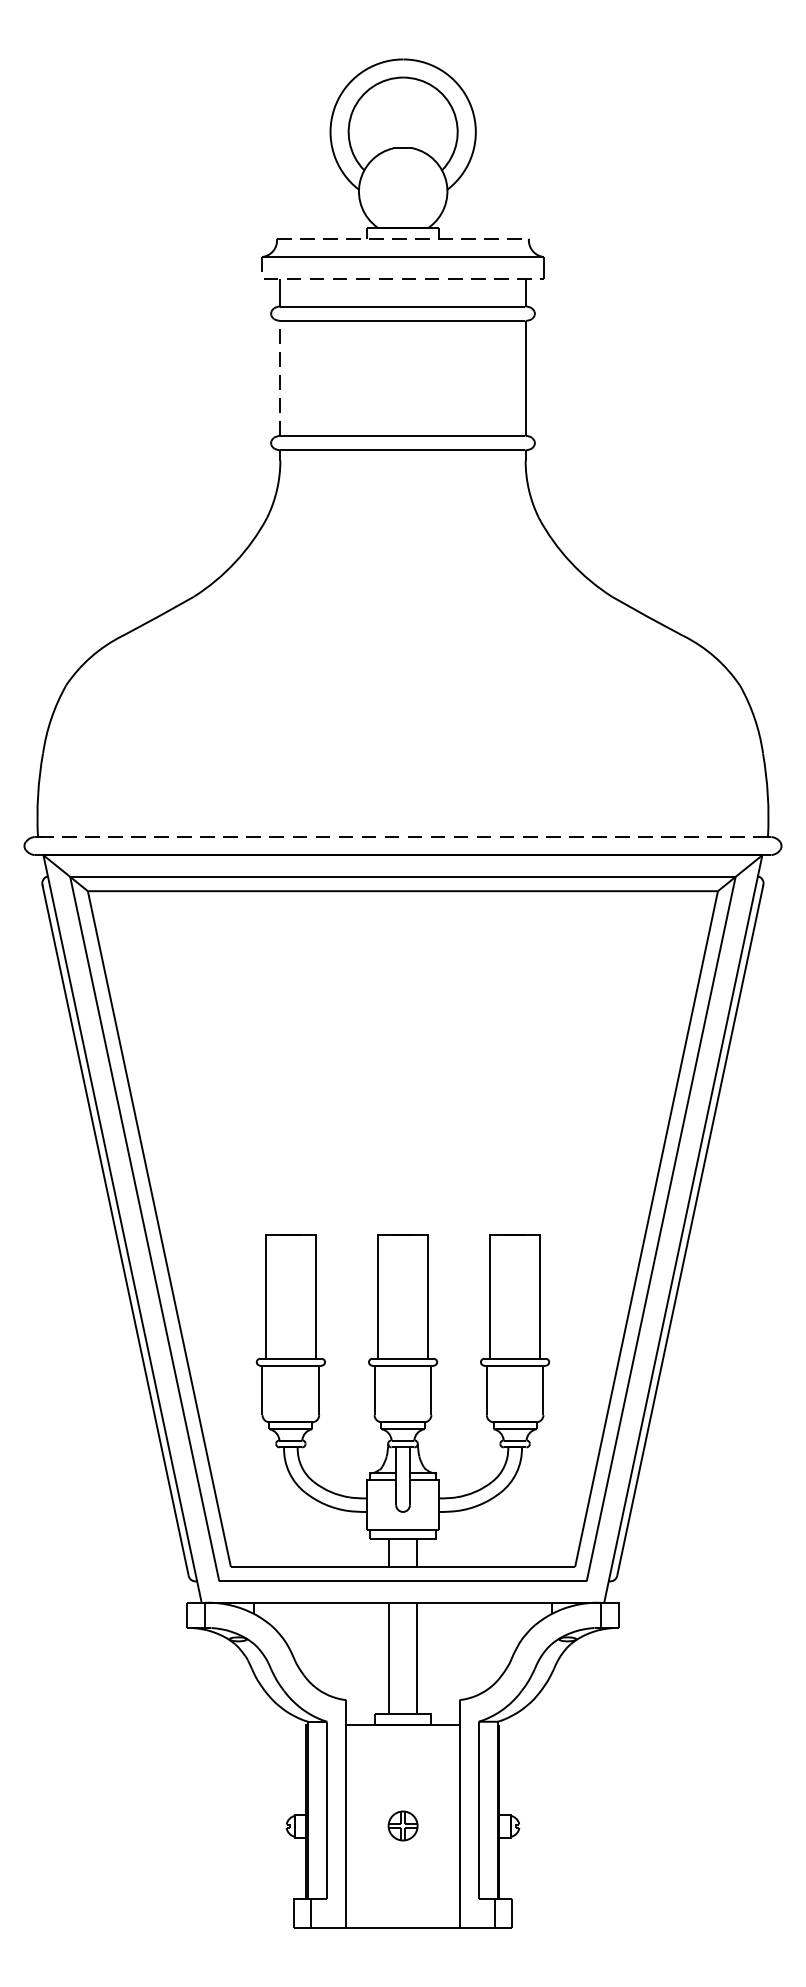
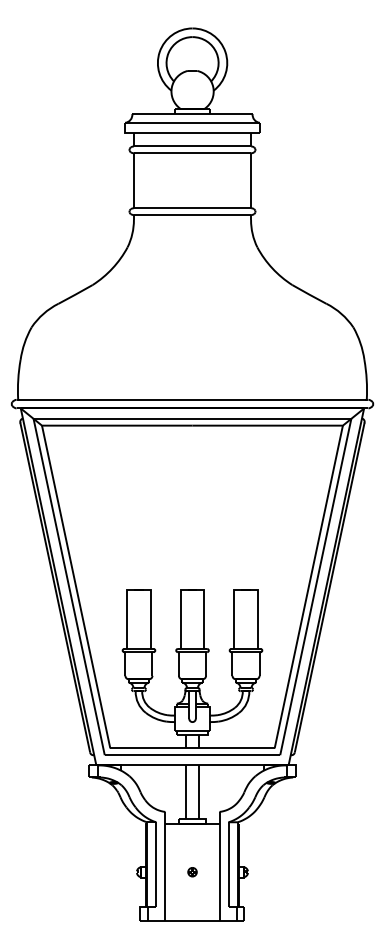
line: (403, 239) -> (192, 114), dashed -> solid
line: (392, 279) -> (187, 133), dashed -> solid
line: (279, 377) -> (133, 180), dashed -> solid
line: (403, 836) -> (192, 399), dashed -> solid
part: (403, 1826) -> (192, 872), size x0.62

